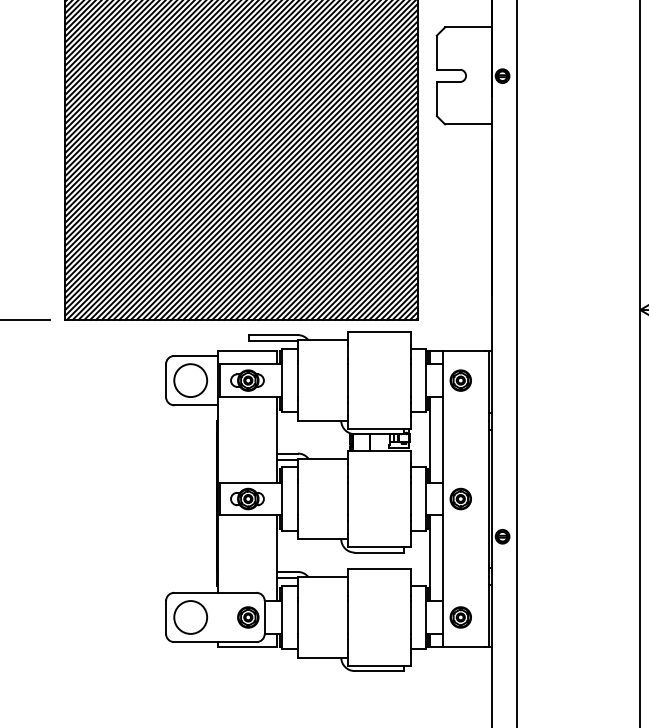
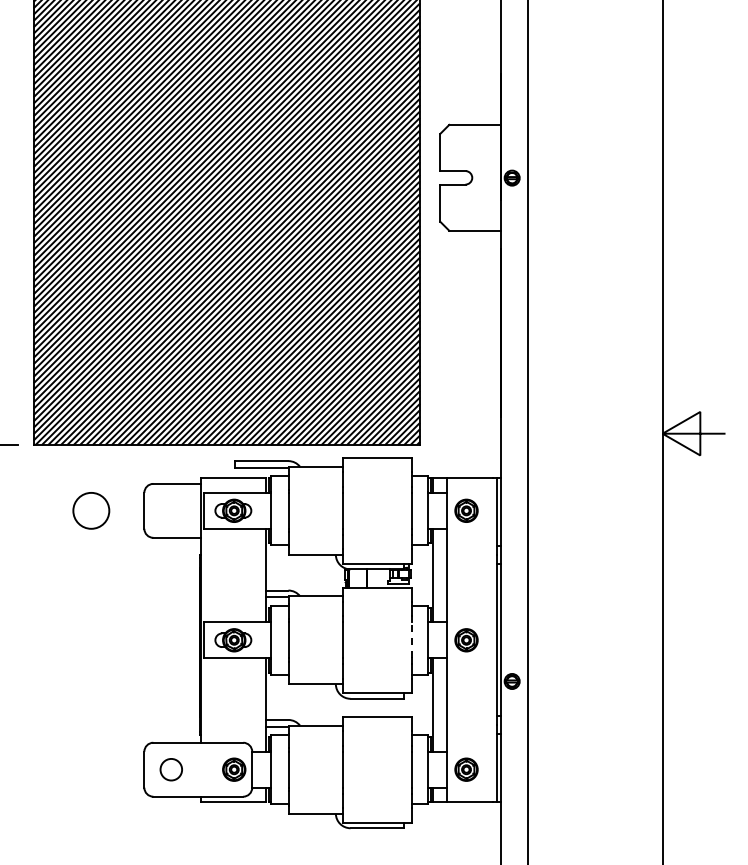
circle: (190, 380) -> (91, 510), moved
line: (410, 499) -> (411, 640), solid -> dashed
circle: (190, 617) -> (171, 769), size x0.6

